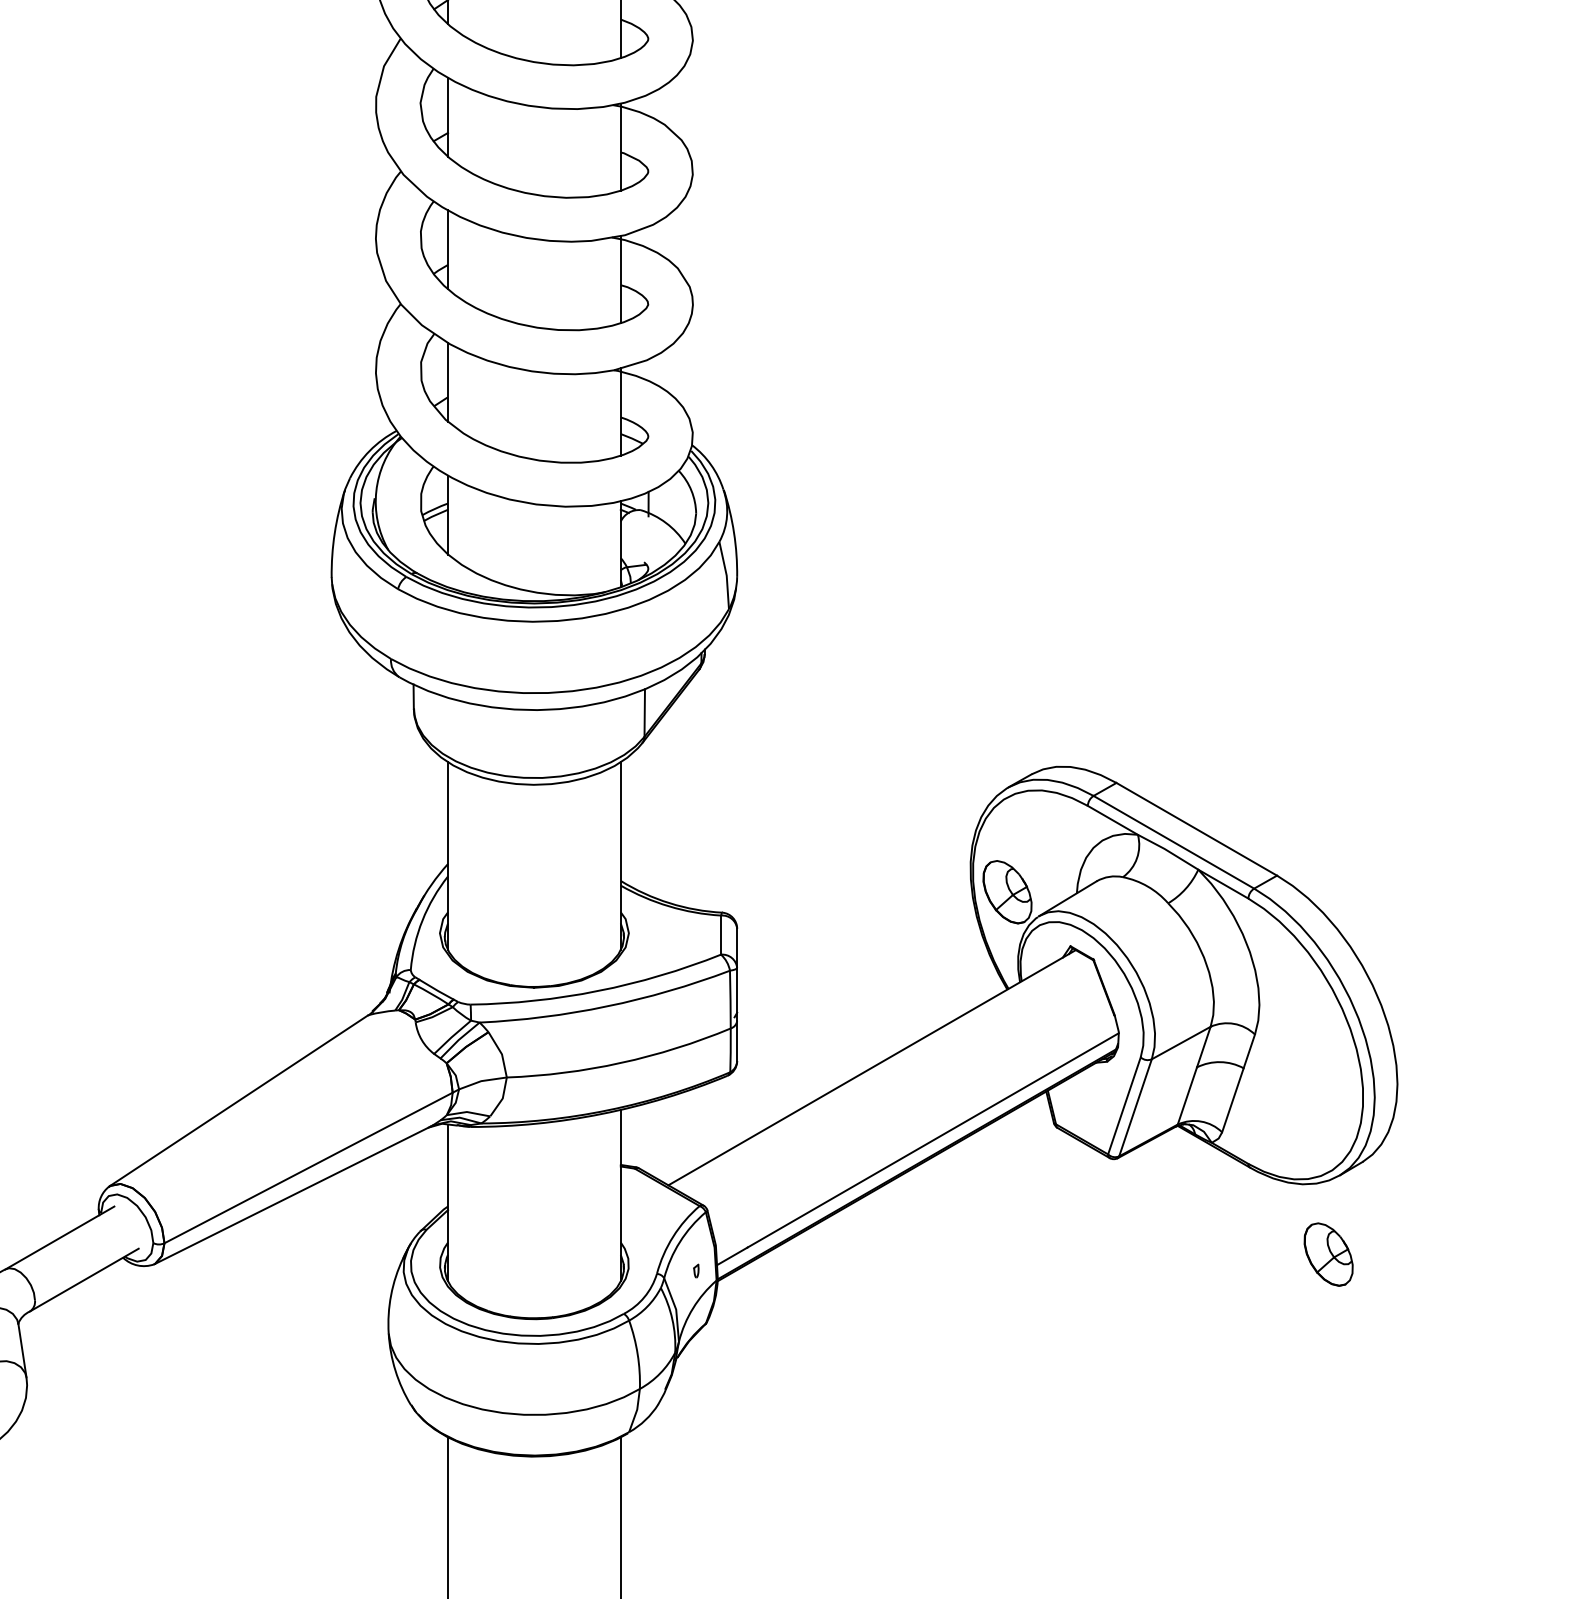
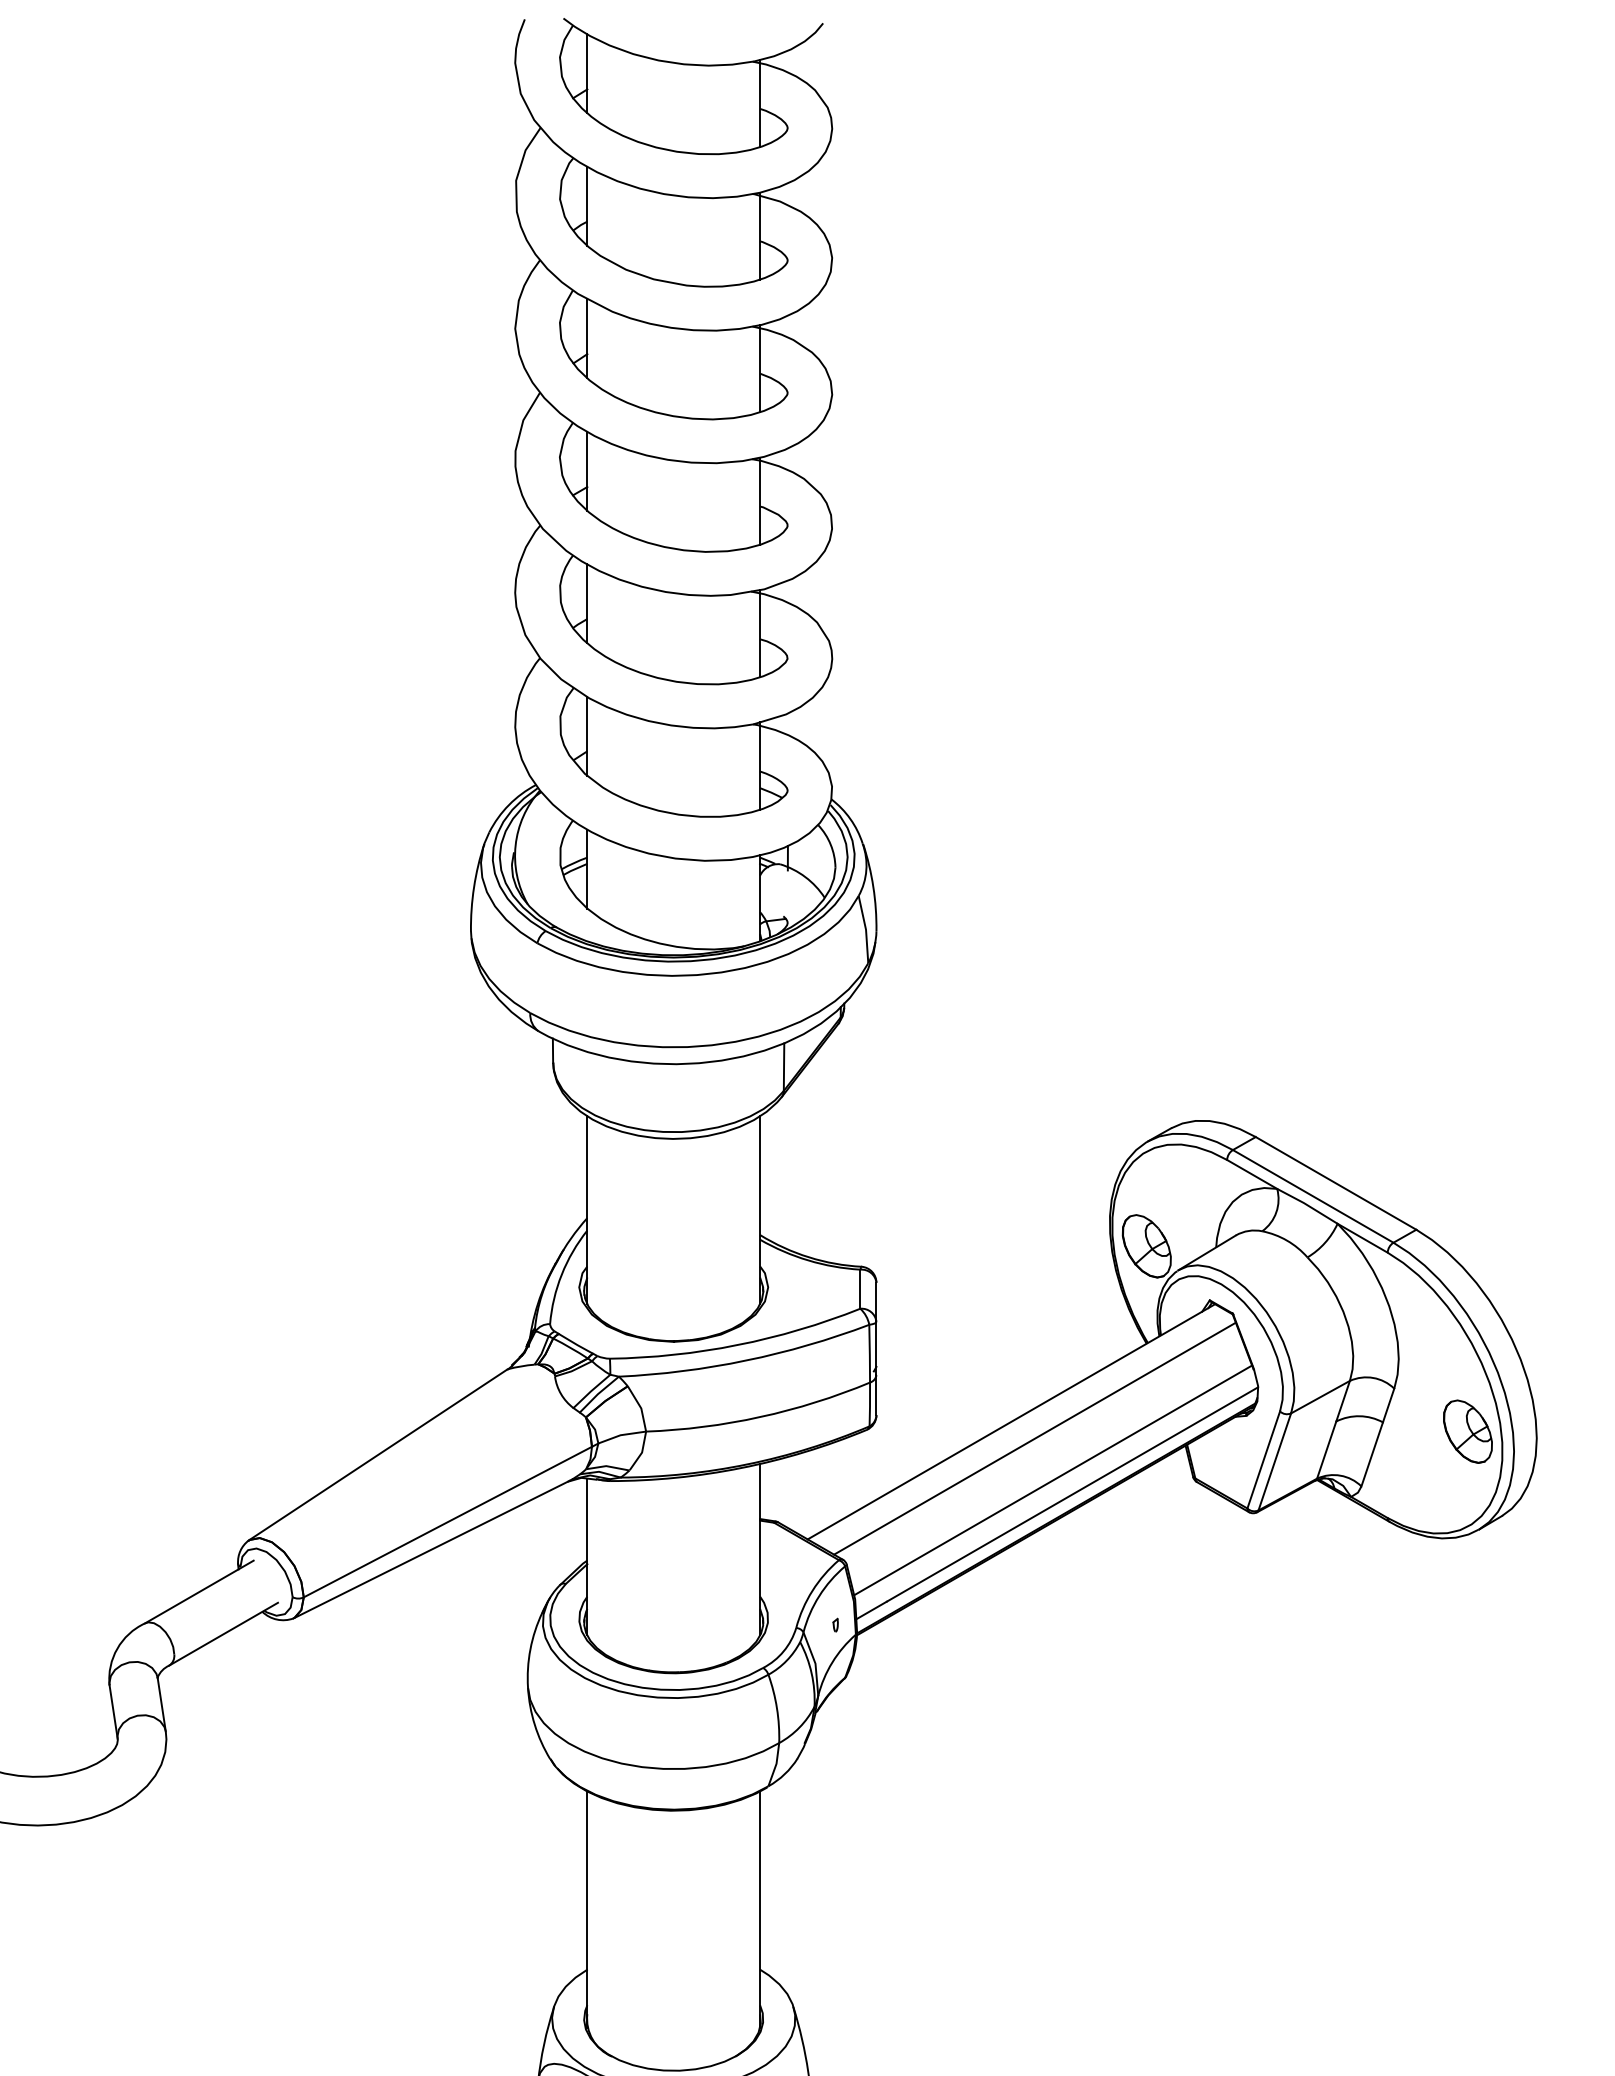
line: (895, 1084) -> (1034, 1438), added
line: (914, 1126) -> (1053, 1480), added
part: (1328, 1254) -> (1467, 1431), moved

